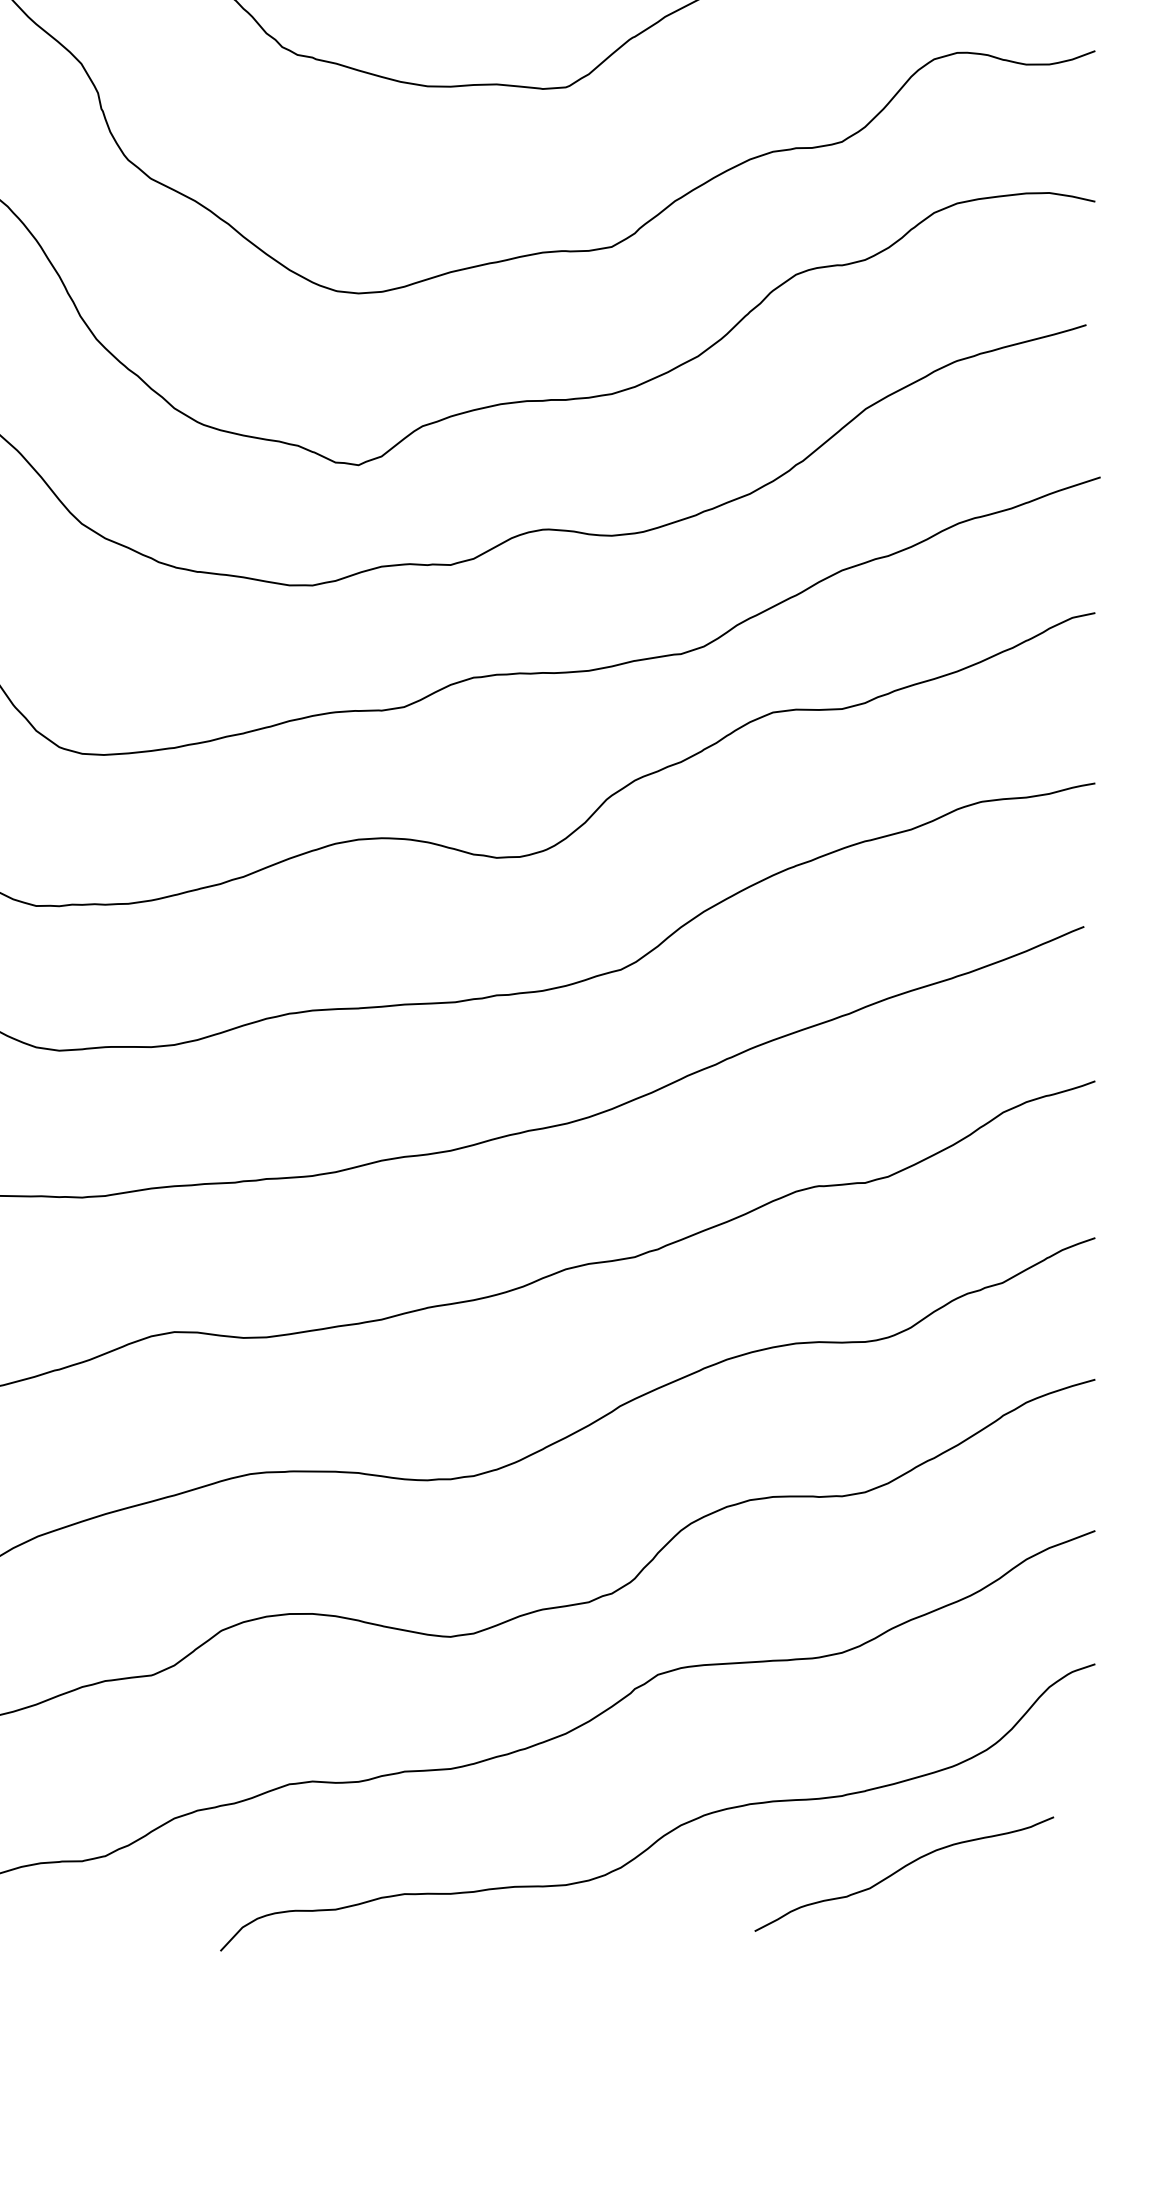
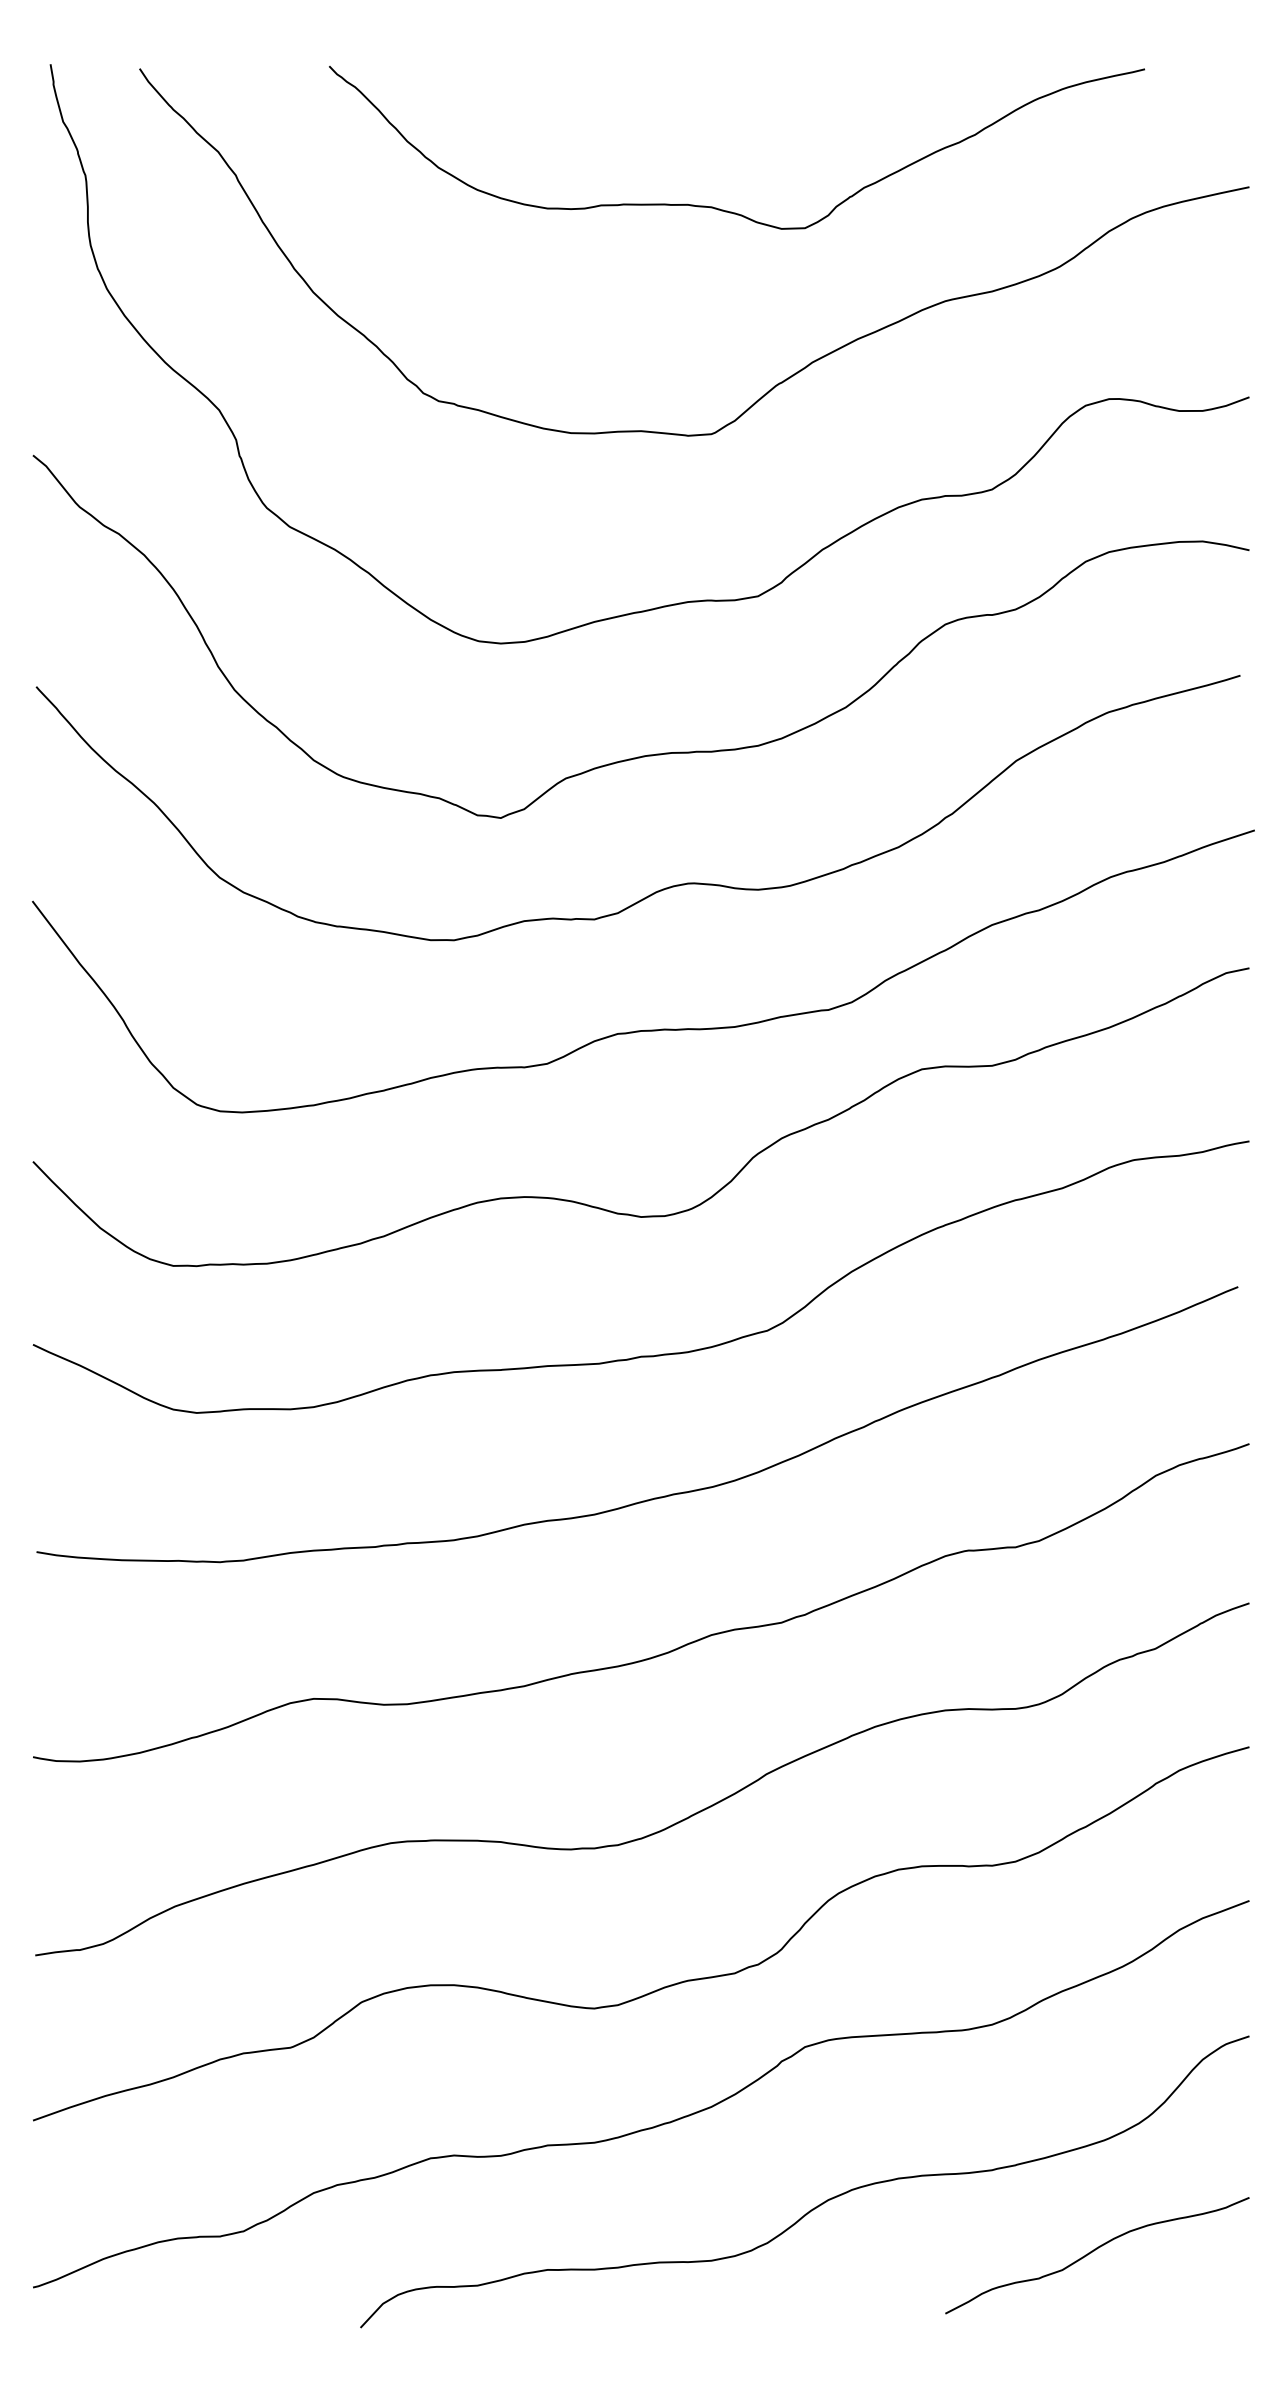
curve: (901, 1870) -> (1094, 2251), moved

